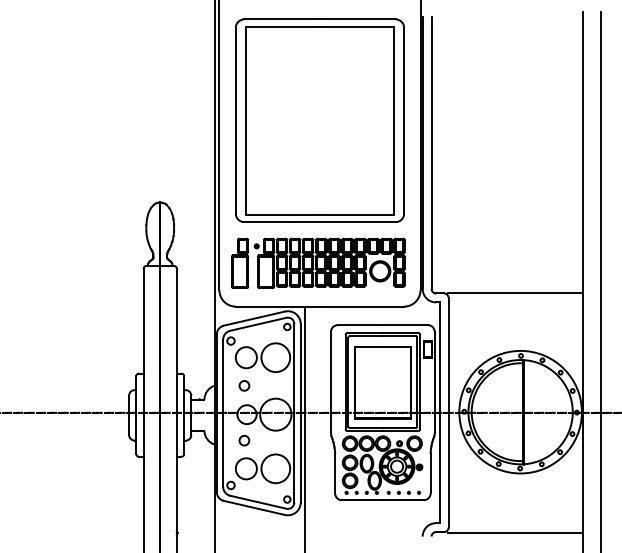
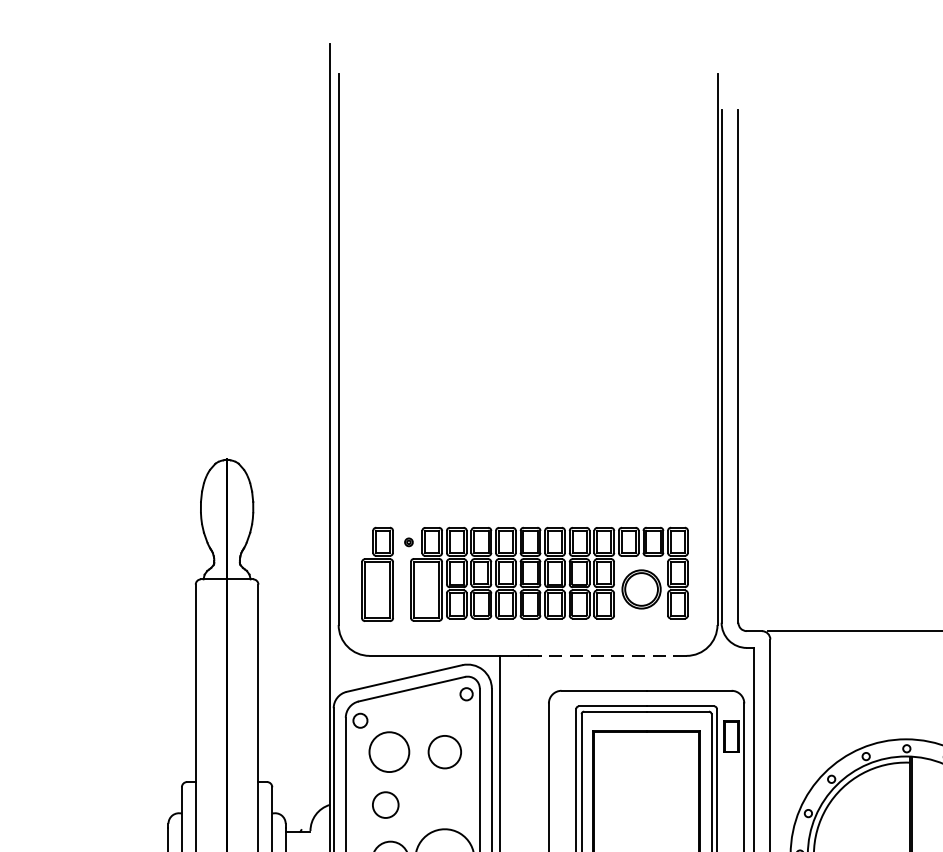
part: (319, 120) -> (527, 305), removed
line: (361, 306) -> (606, 655), solid -> dashed
circle: (275, 357) -> (444, 751), size x0.6
circle: (244, 385) -> (385, 804), size x1.4

